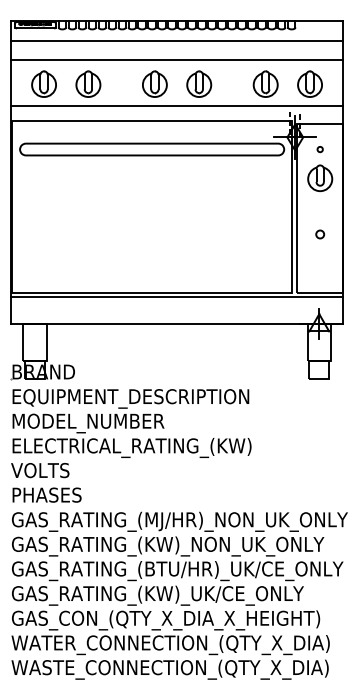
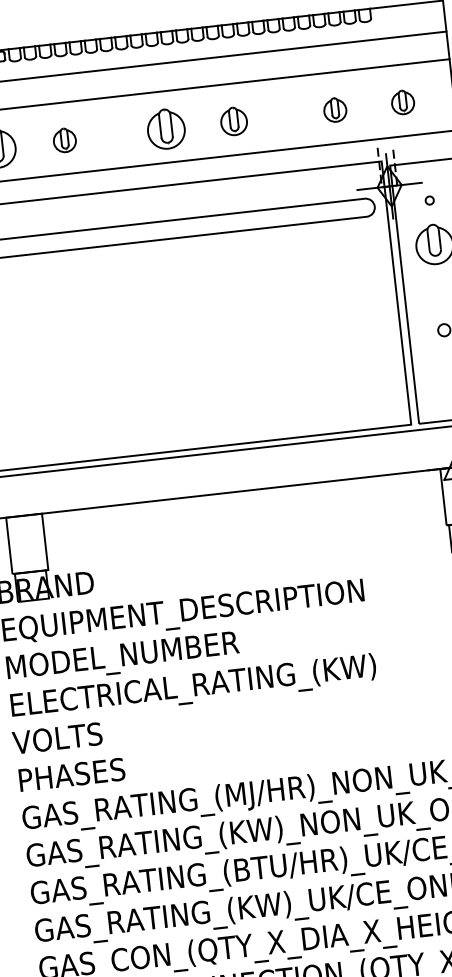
part: (88, 83) -> (64, 139), size x0.6
part: (199, 83) -> (234, 120), size x0.7
part: (265, 83) -> (334, 109), size x0.6
part: (309, 83) -> (402, 101), size x0.6

